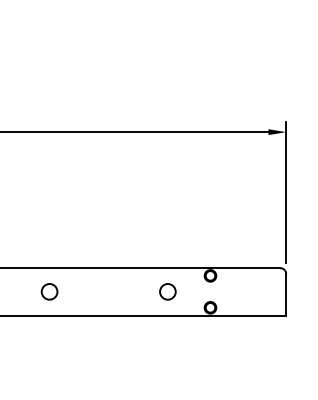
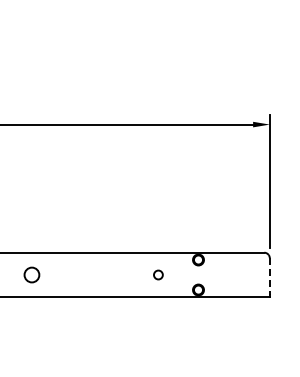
circle: (49, 291) -> (31, 274), moved
circle: (168, 291) -> (158, 274), size x0.6
line: (285, 294) -> (269, 277), solid -> dashed

